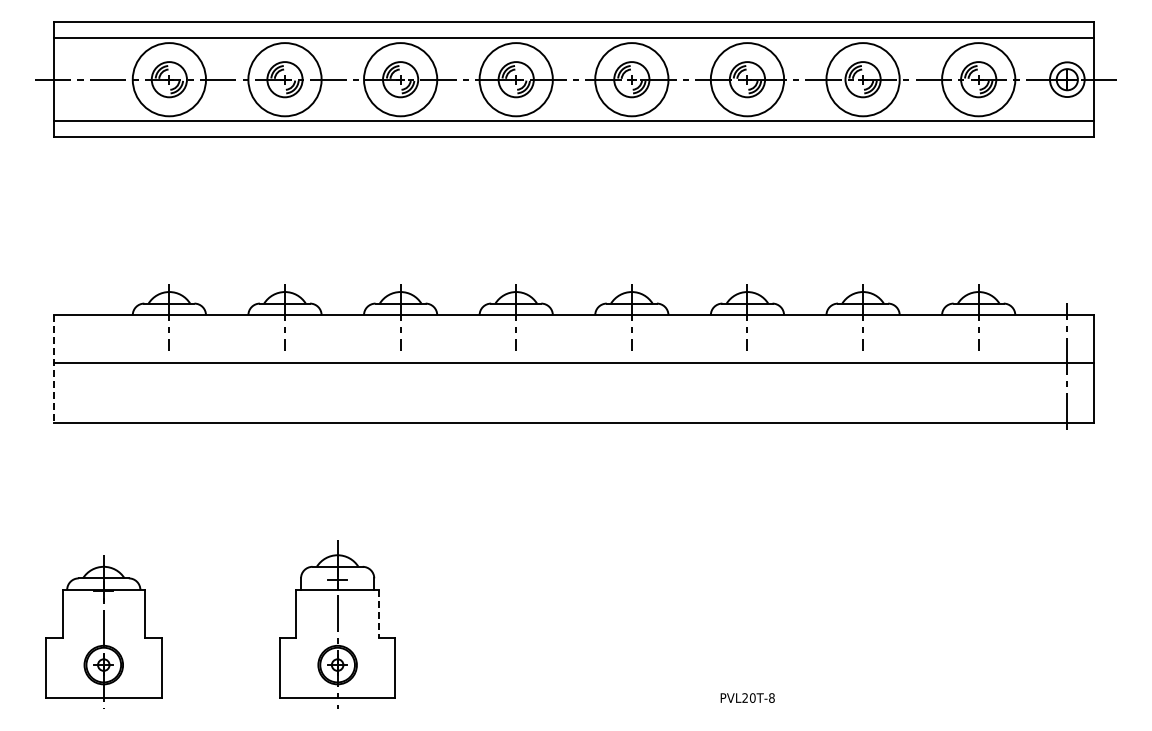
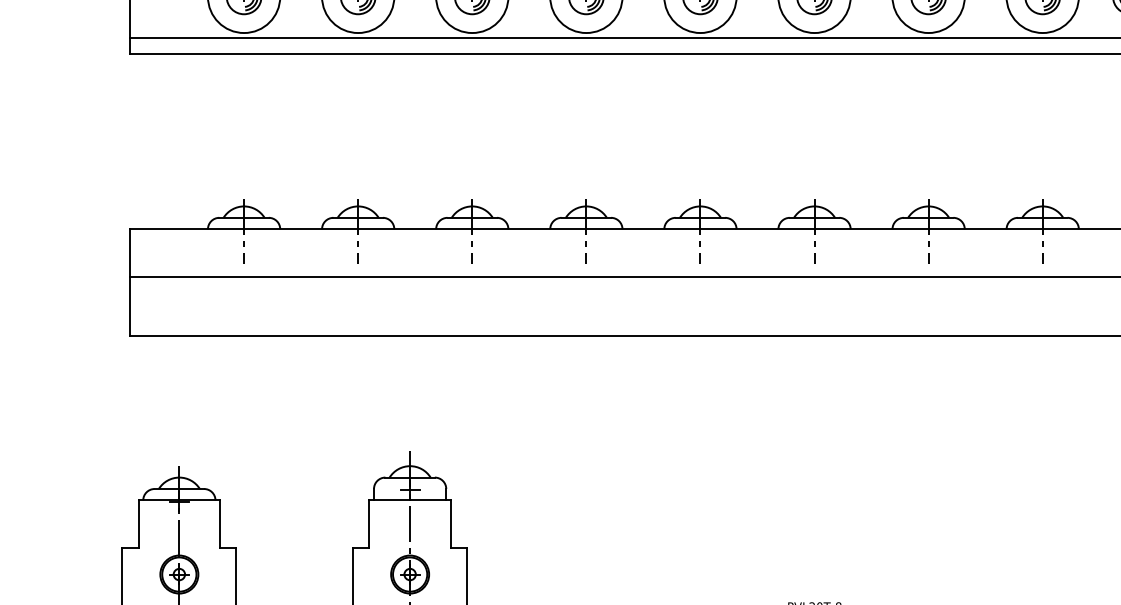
line: (53, 369) -> (129, 282), dashed -> solid
line: (378, 614) -> (450, 524), dashed -> solid

